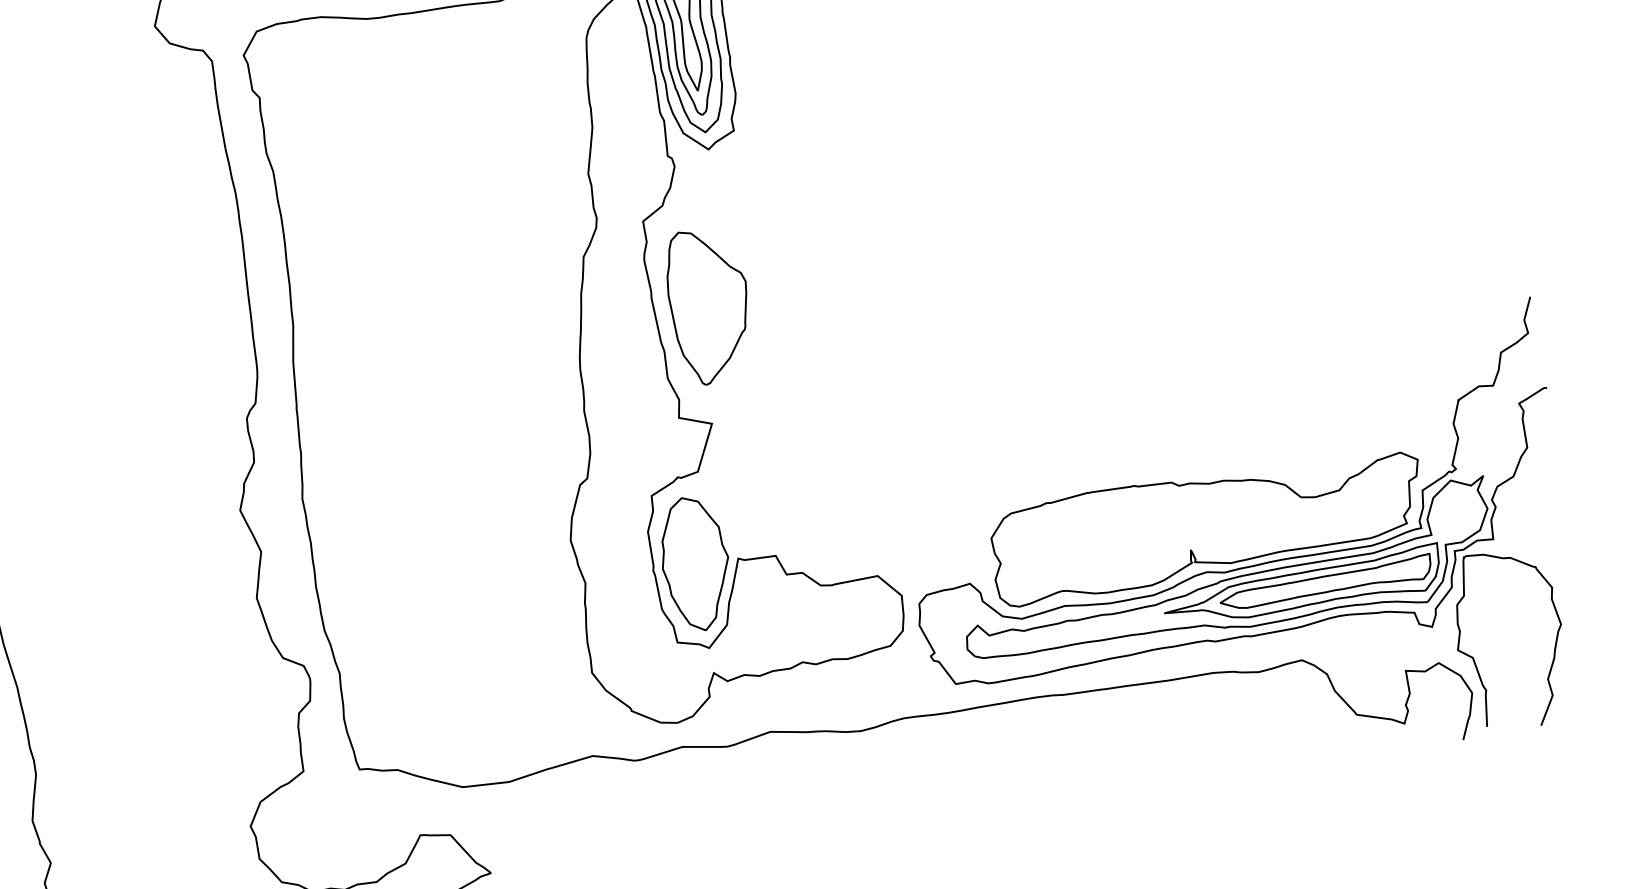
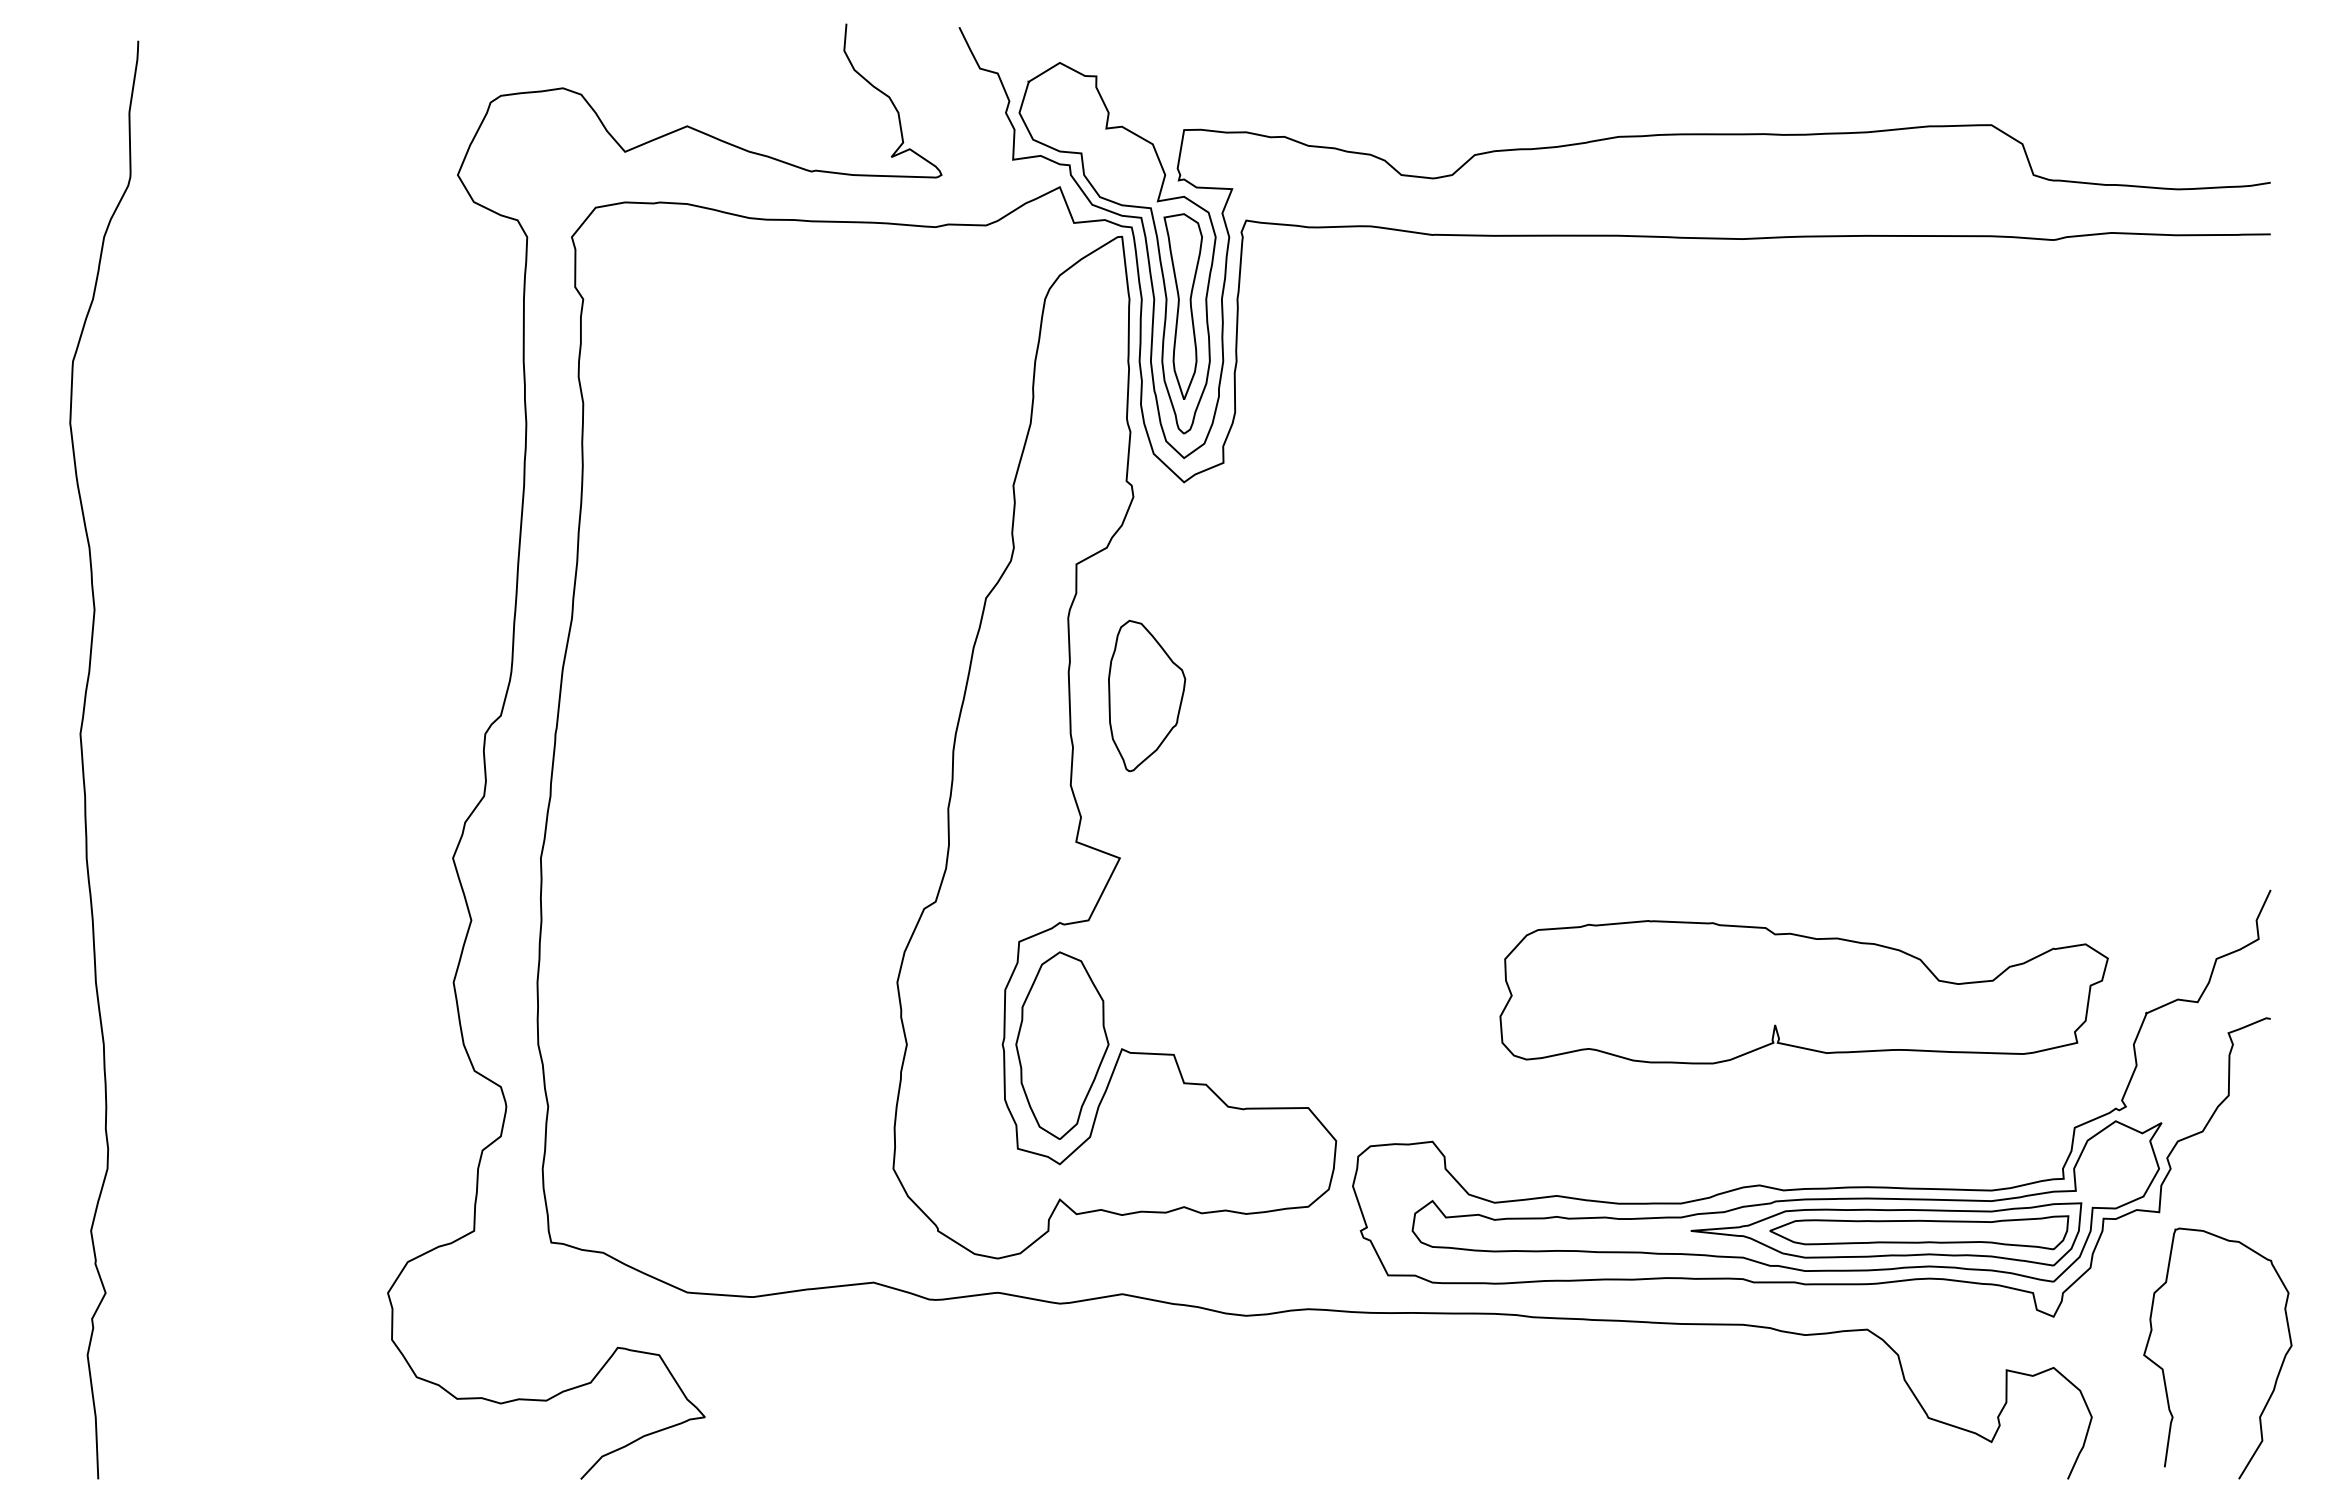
part: (709, 305) -> (1146, 695), size x0.7
part: (1206, 523) -> (1803, 992), moved
curve: (1473, 657) -> (2163, 1368), moved

